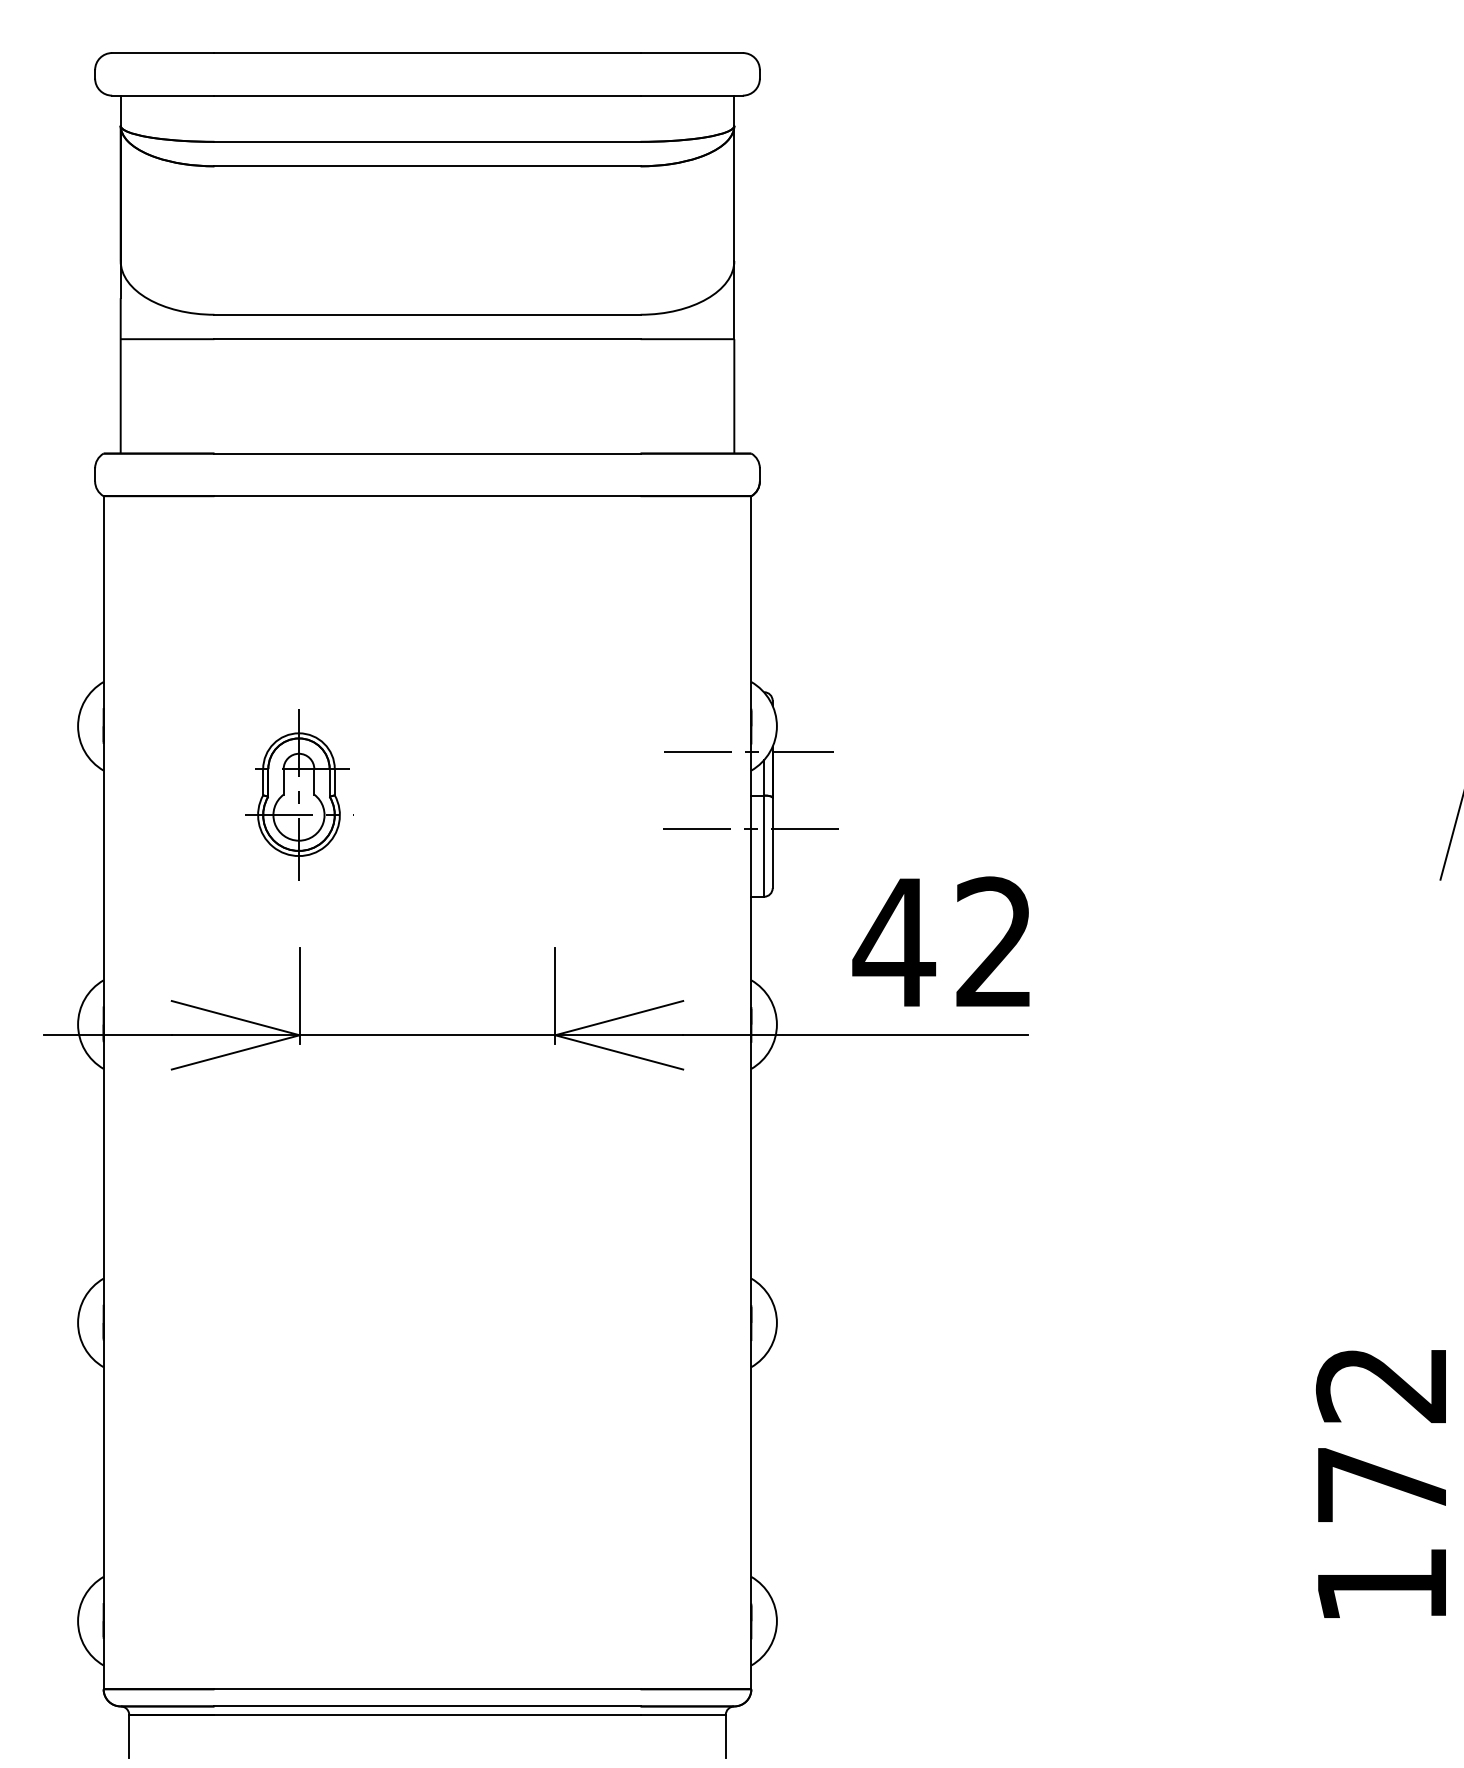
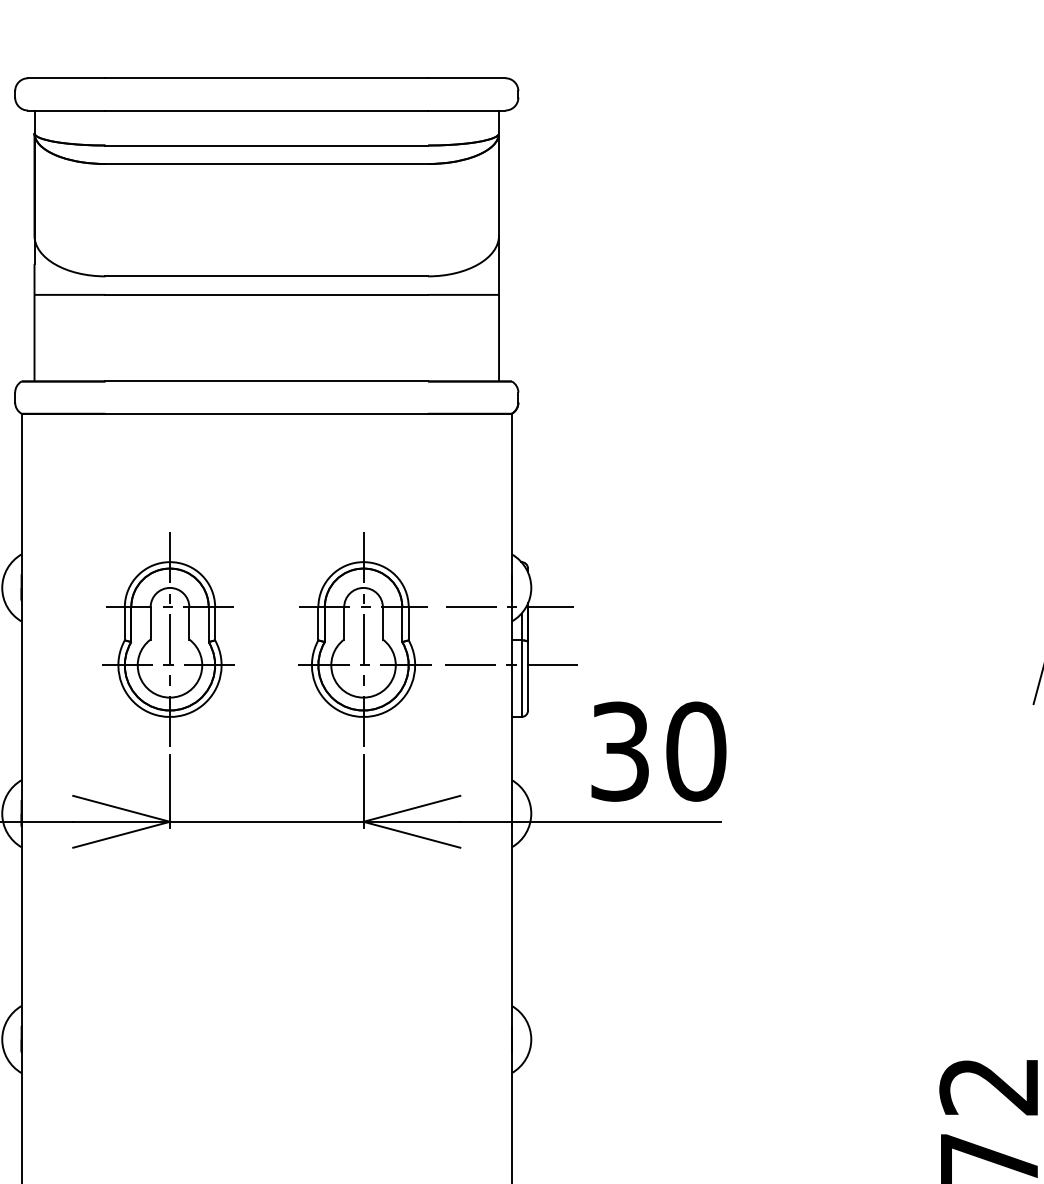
part: (297, 794) -> (168, 639), size x1.67
part: (556, 794) -> (364, 639), added
text: (943, 942) -> (657, 751), 42 -> 30

